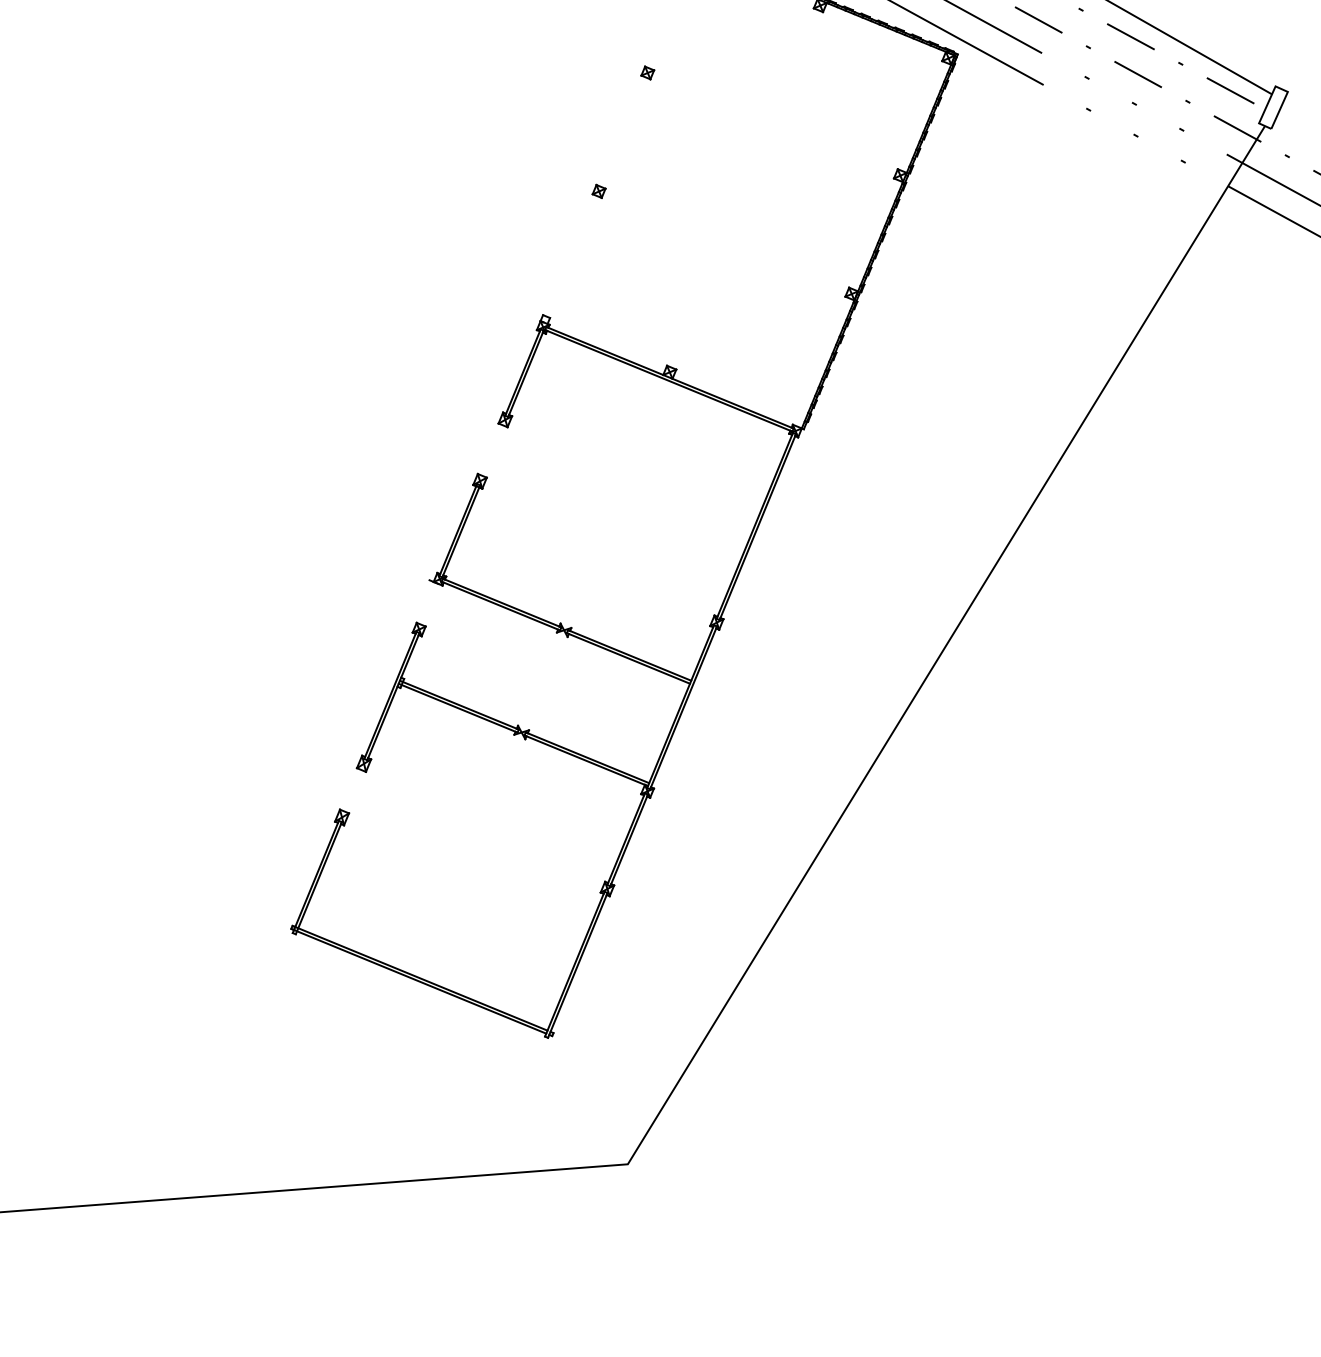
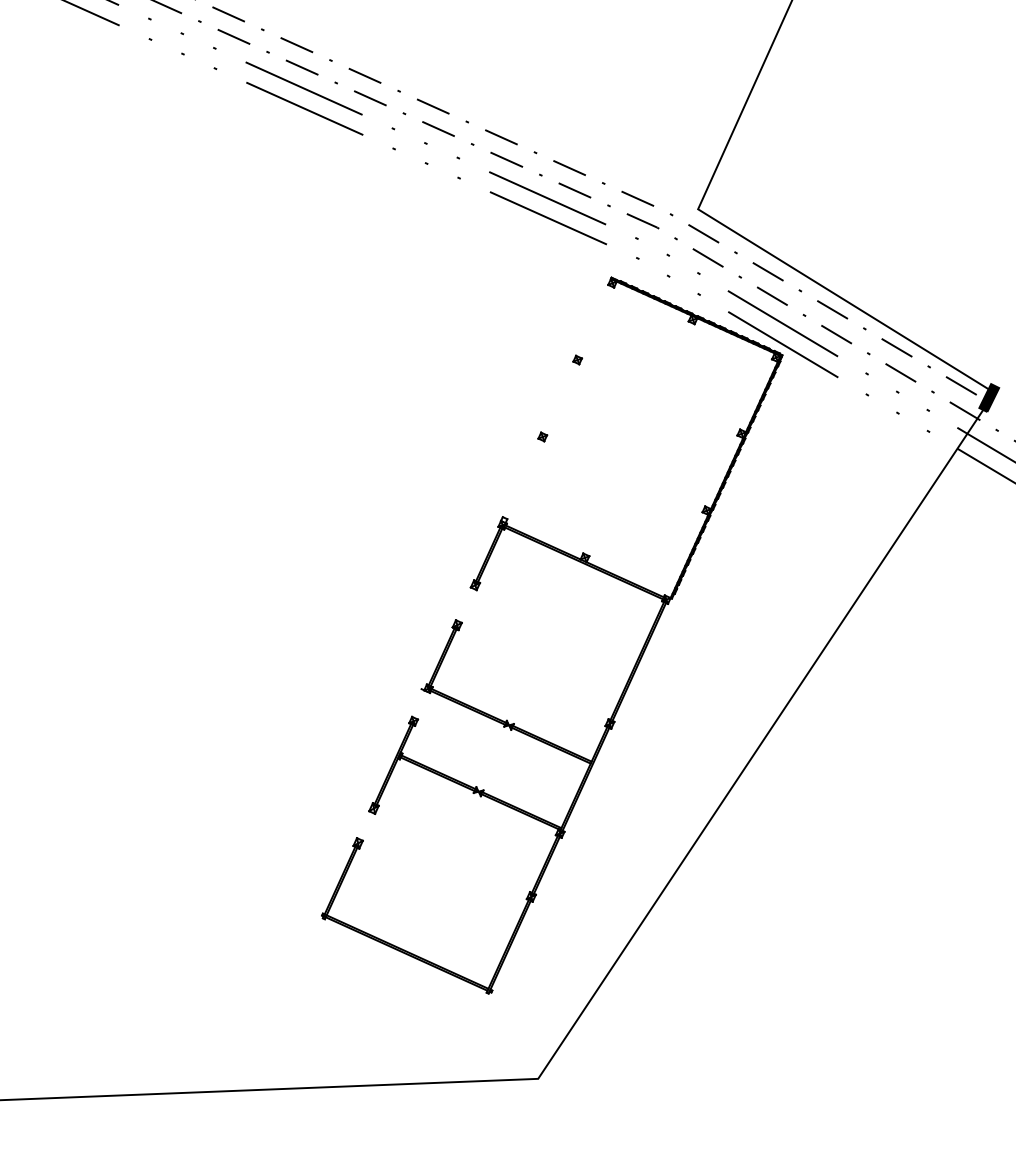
fill: (1273, 108) -> (989, 398), added

